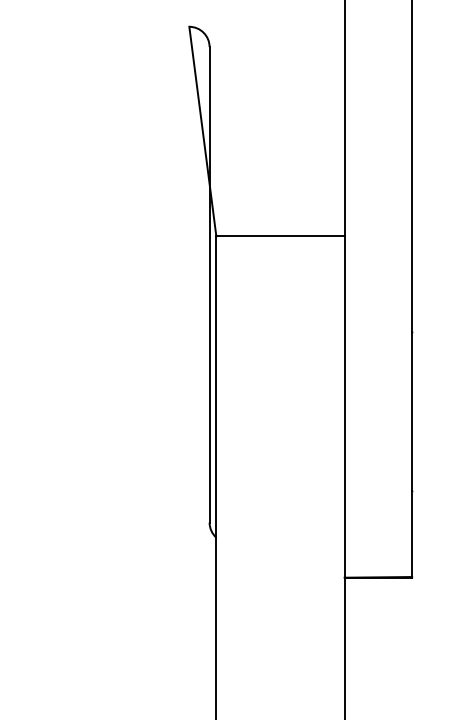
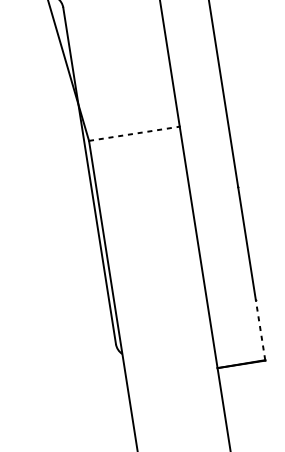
line: (280, 236) -> (134, 133), solid -> dashed
line: (412, 534) -> (260, 330), solid -> dashed

